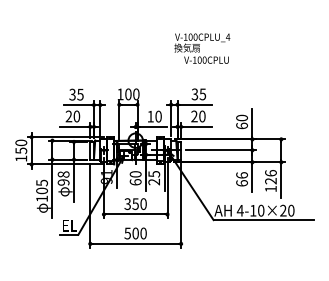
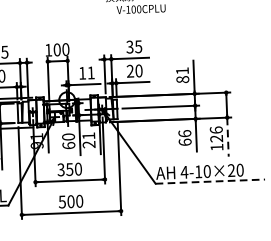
text: (158, 116) -> (91, 72), 10 -> 11
text: (241, 121) -> (181, 74), 60 -> 81
text: (154, 174) -> (89, 136), 25 -> 21
line: (281, 180) -> (228, 137), solid -> dashed
line: (264, 220) -> (211, 182), solid -> dashed

